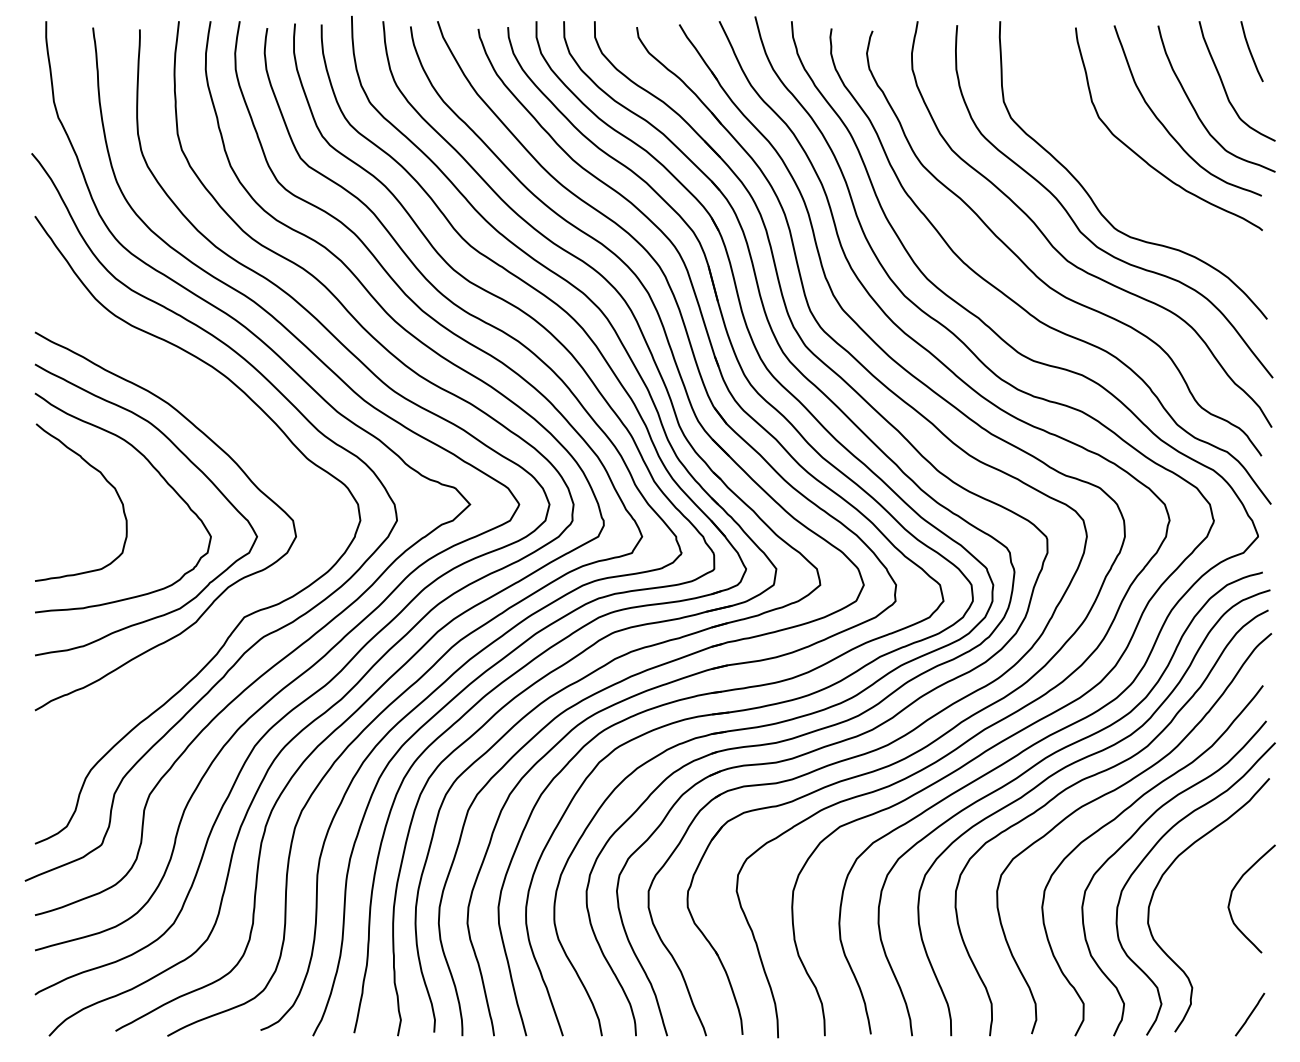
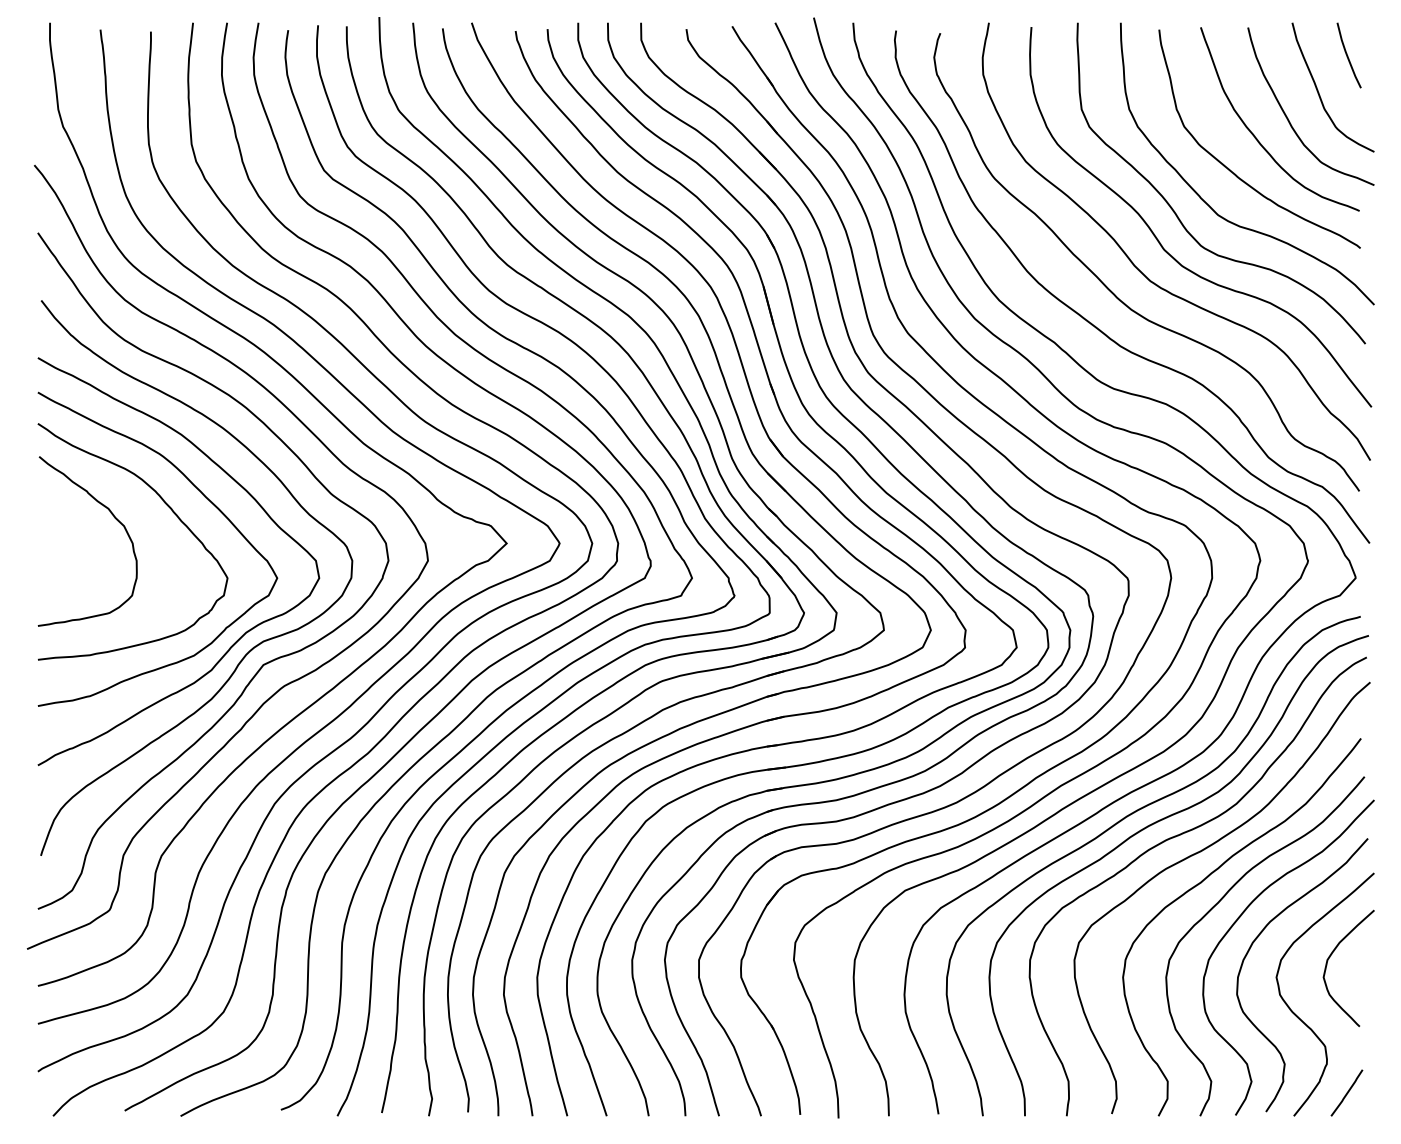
curve: (1120, 188) -> (1207, 203), added
curve: (235, 600) -> (253, 646), added
curve: (1206, 945) -> (1300, 1018), added

